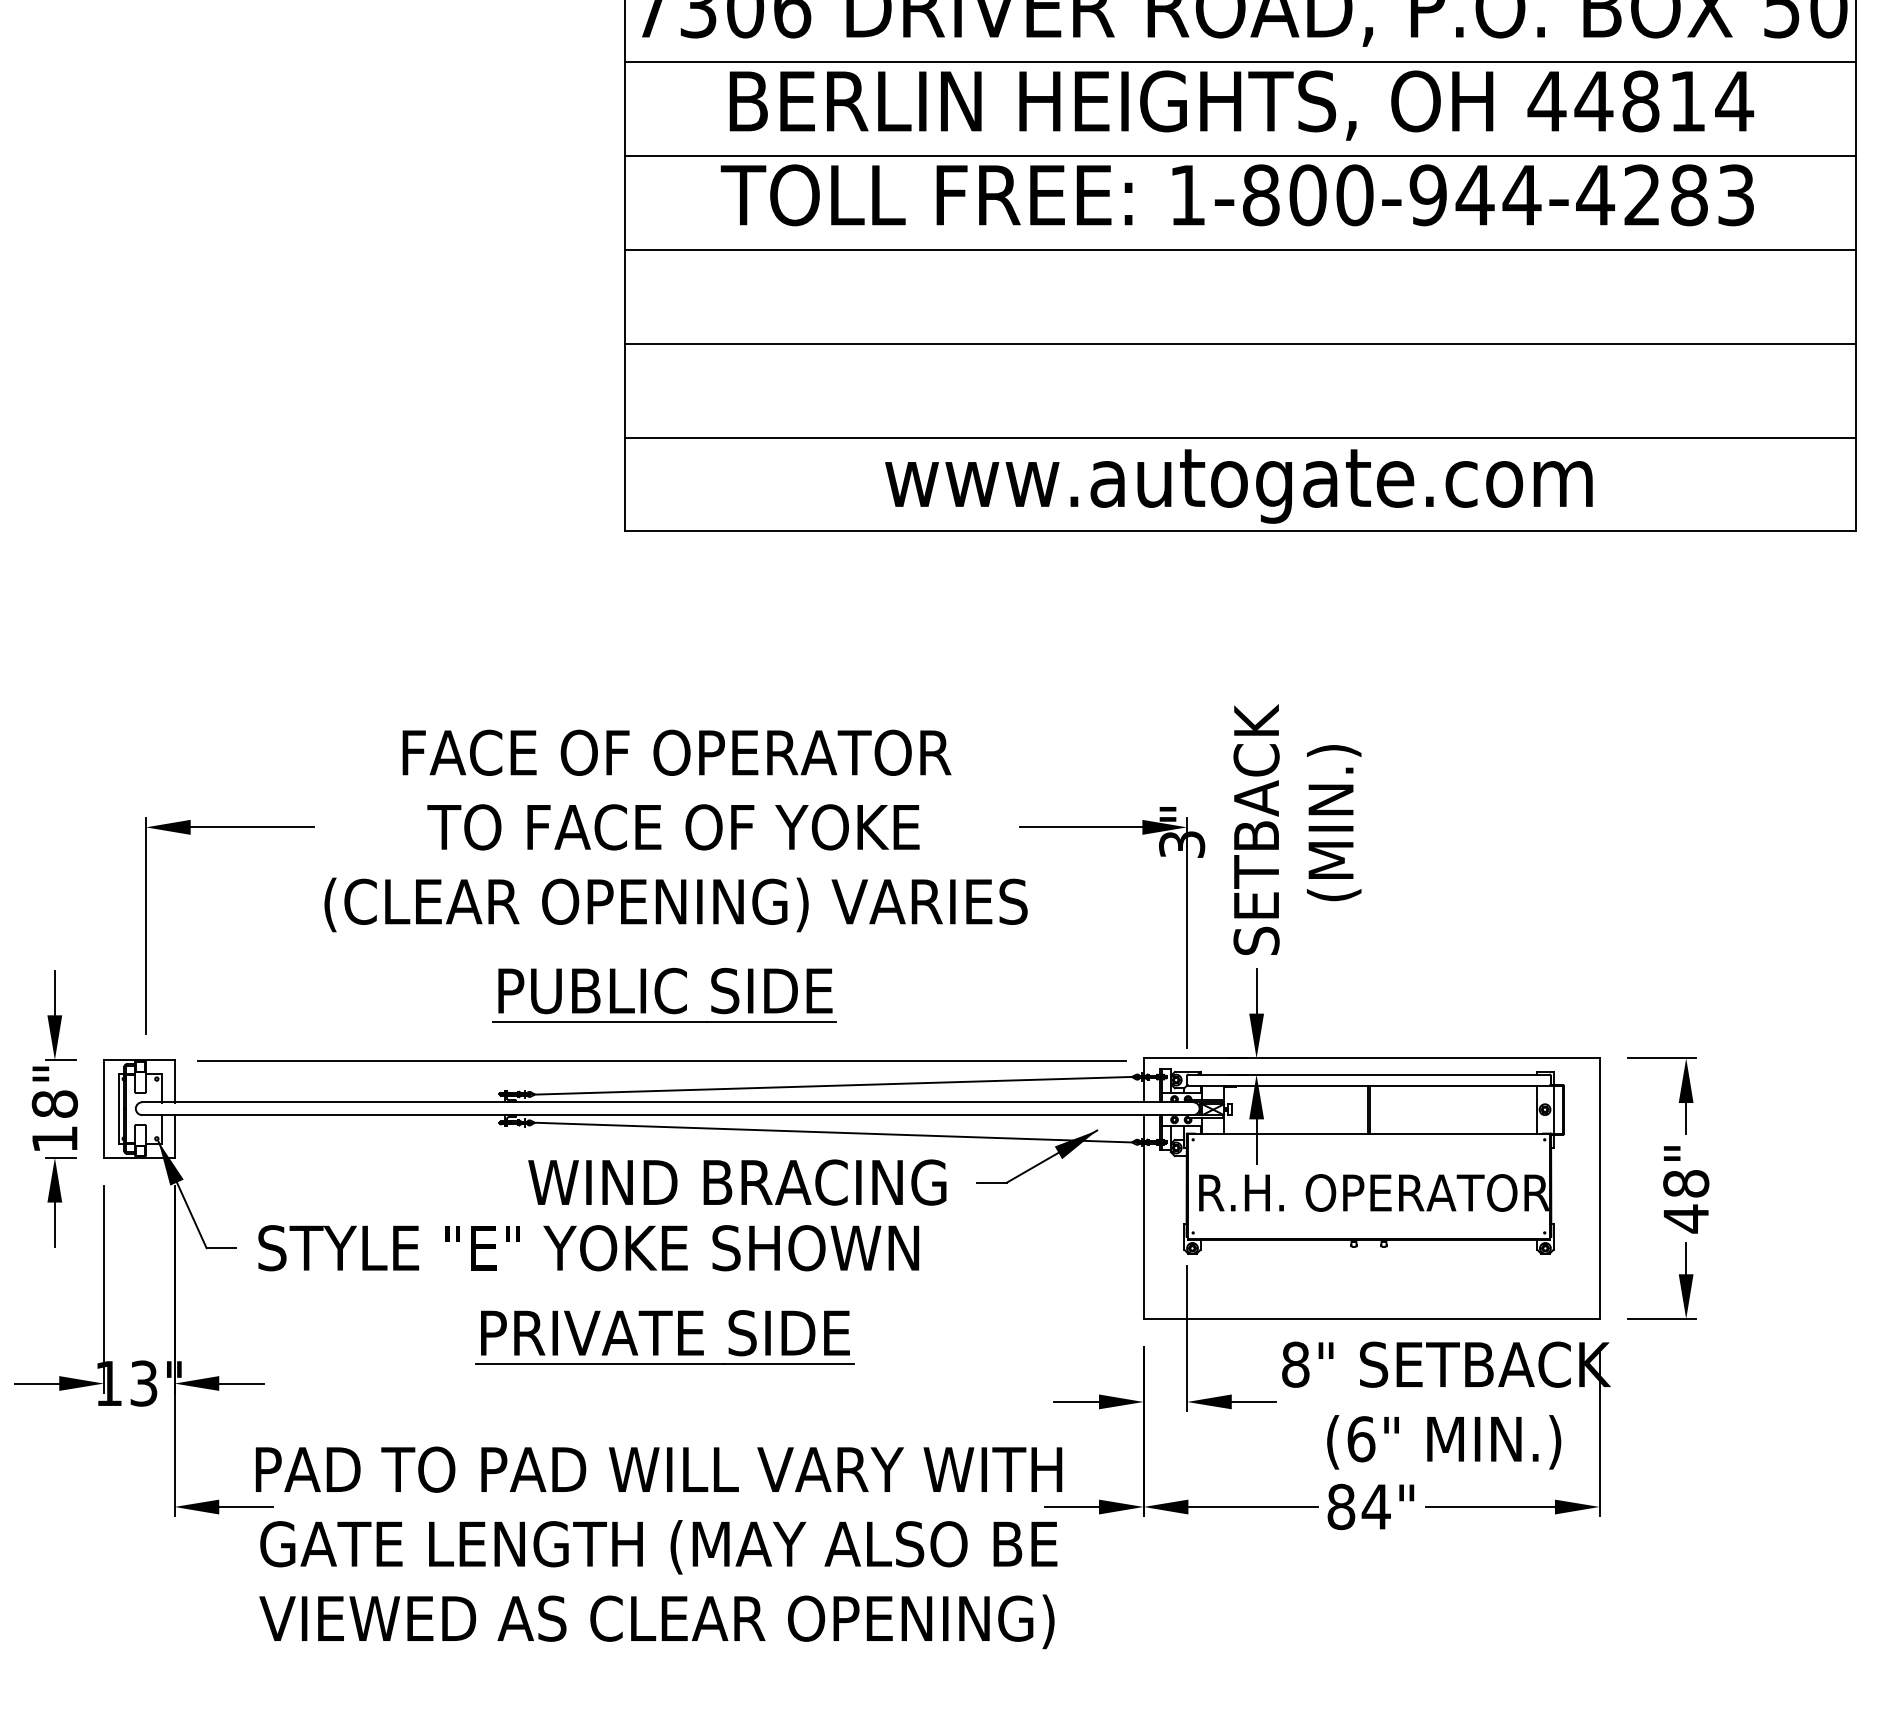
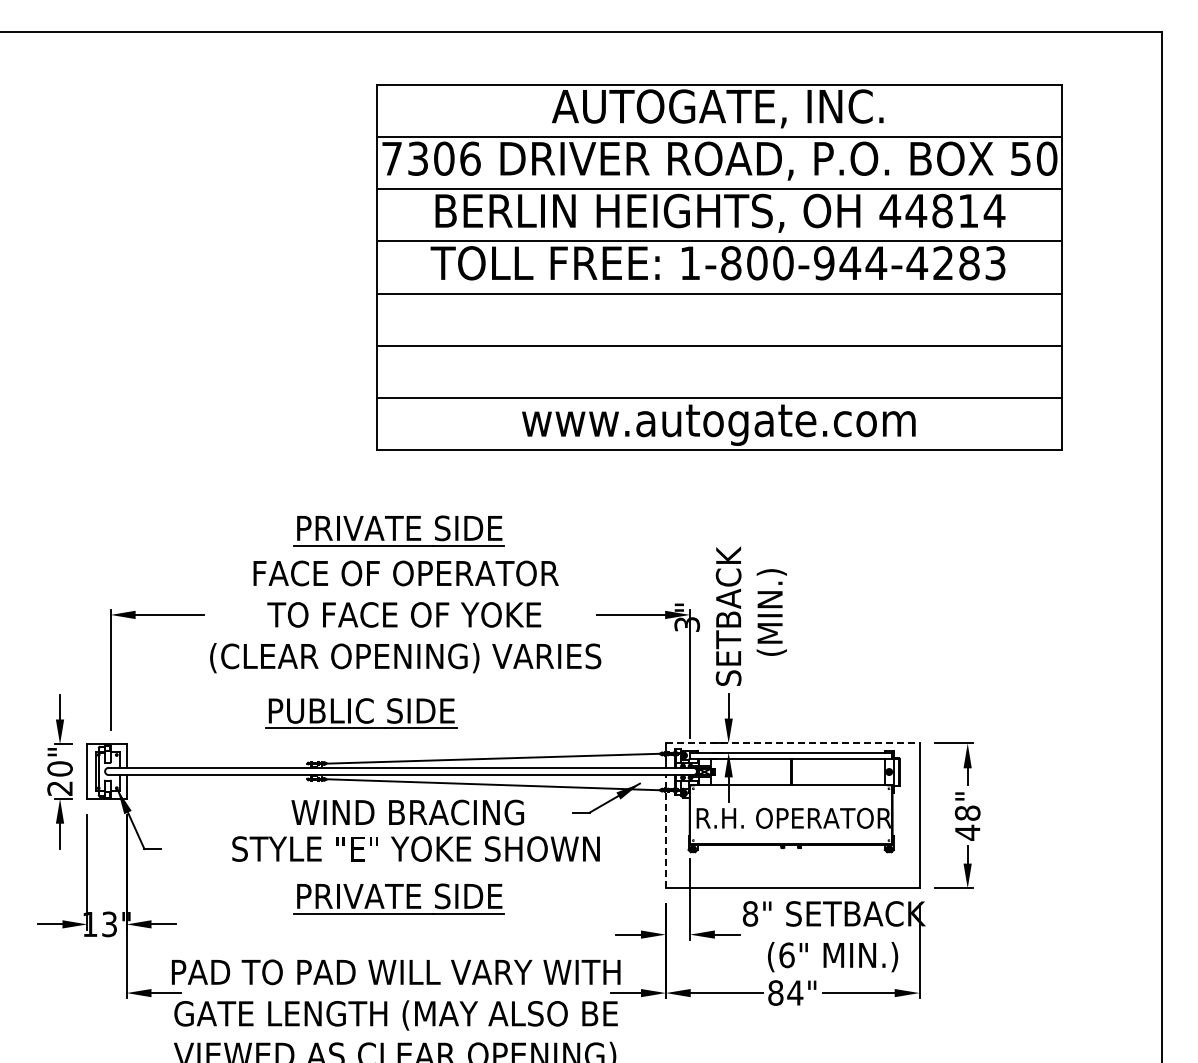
part: (663, 675) -> (398, 530), added
part: (664, 995) -> (361, 713), moved
line: (1371, 1058) -> (792, 743), solid -> dashed
line: (661, 1062) -> (397, 745), removed
text: (53, 1121) -> (59, 778), 18" -> 20"
text: (736, 1182) -> (407, 812), moved
line: (1143, 1216) -> (665, 831), solid -> dashed
text: (587, 1247) -> (415, 848), moved

